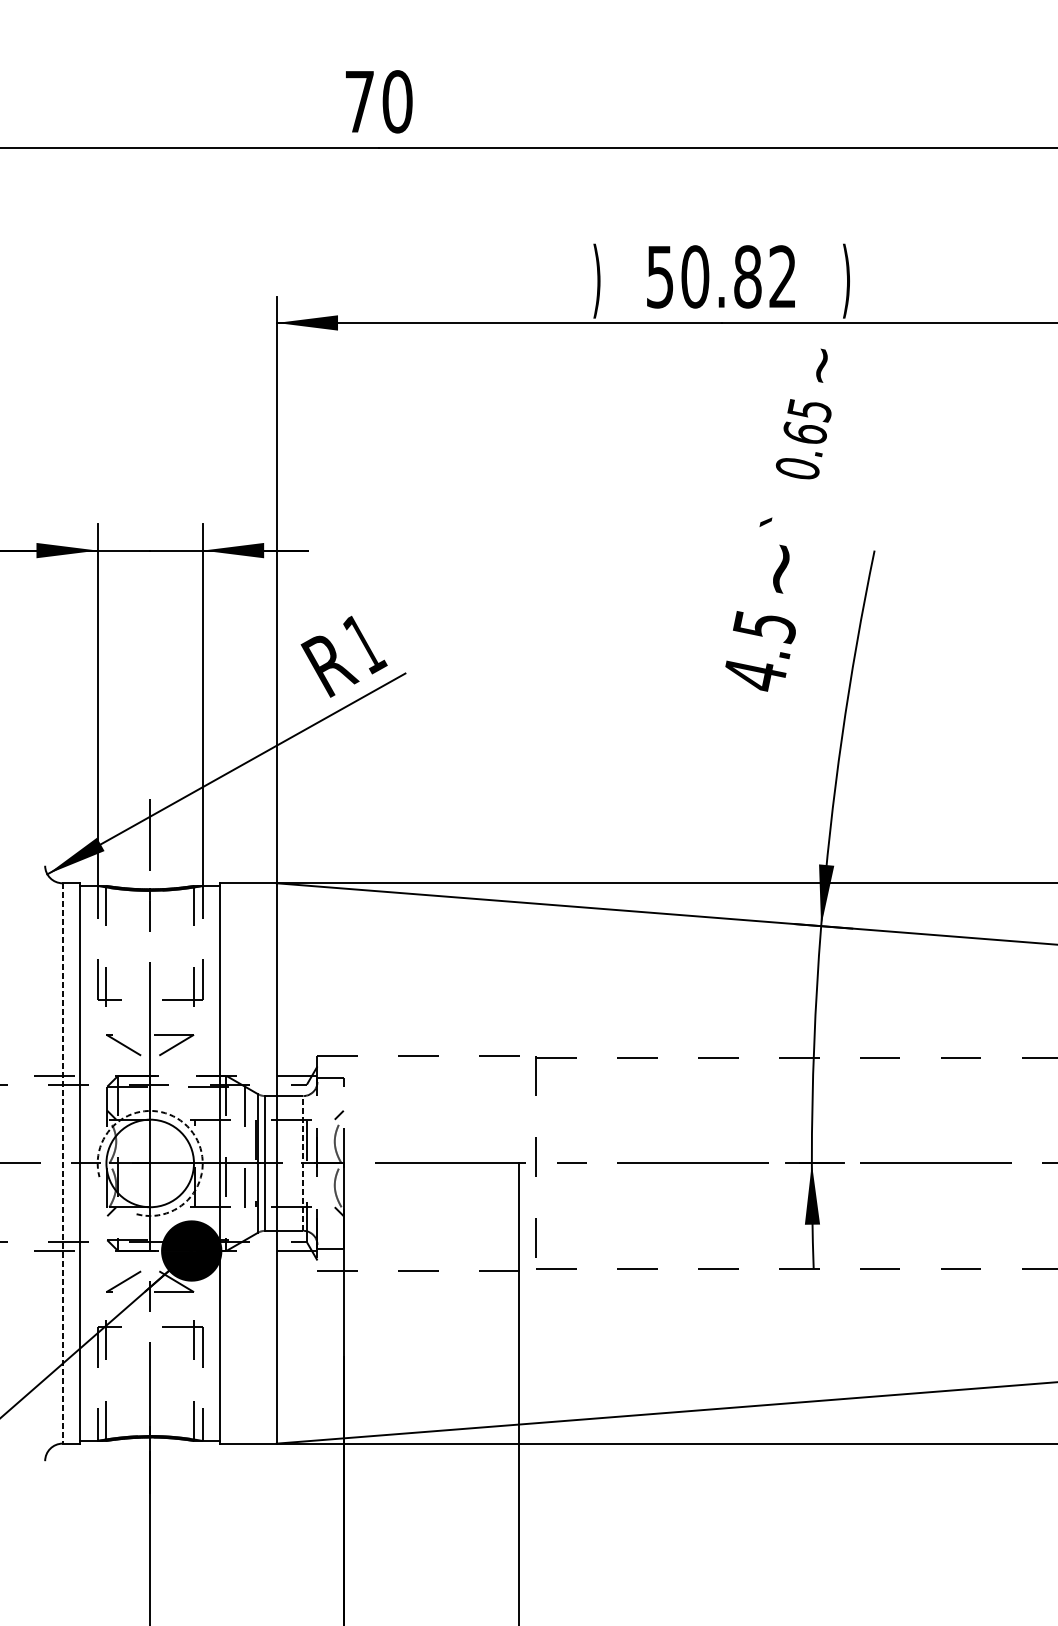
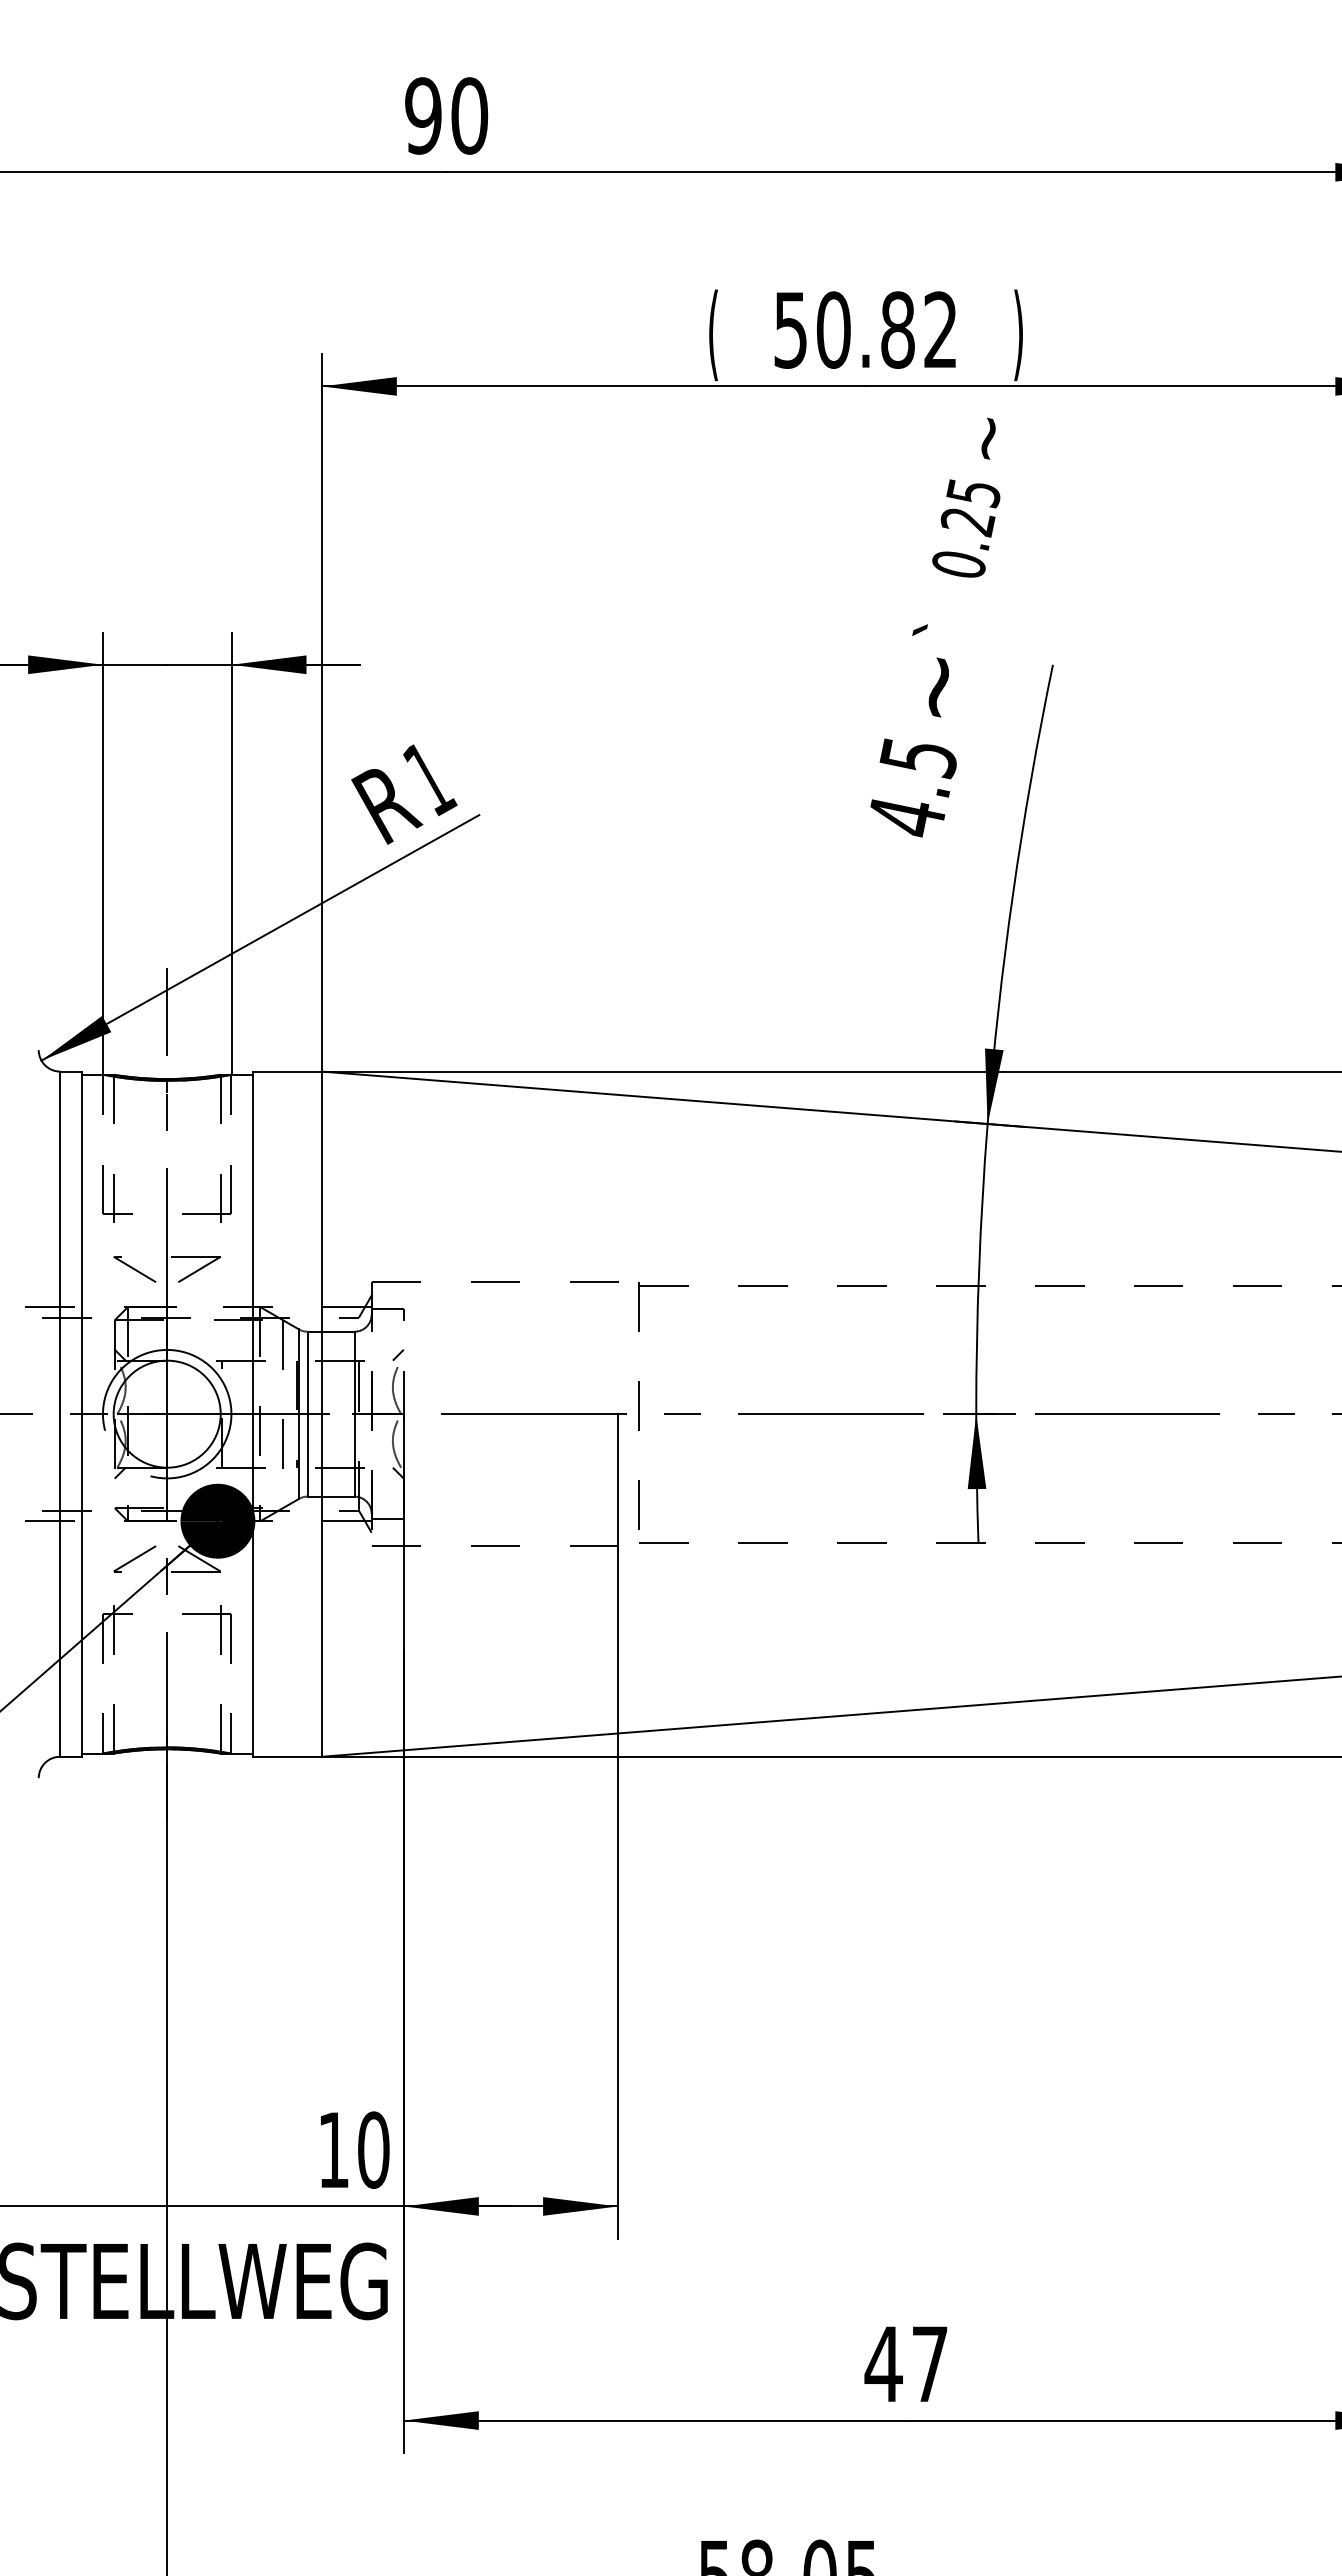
text: (359, 101) -> (423, 115), 70 -> 90
text: (596, 281) -> (713, 335), ) -> (
text: (804, 434) -> (967, 522), 0.65 -> 0.25
arc: (187, 1126) -> (212, 1368), dashed -> solid
line: (303, 1162) -> (354, 1413), dashed -> solid
line: (62, 1163) -> (60, 1414), dashed -> solid

